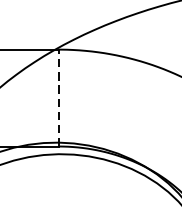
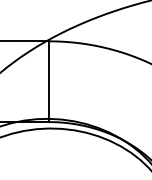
line: (59, 97) -> (49, 81), dashed -> solid

